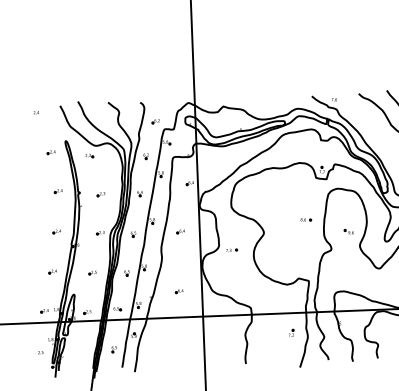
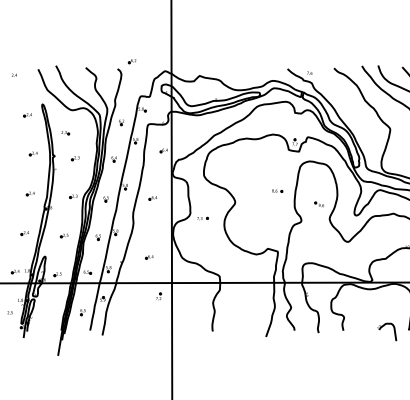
part: (155, 121) -> (131, 61), moved
part: (89, 156) -> (65, 133), moved
part: (291, 333) -> (158, 296), moved

